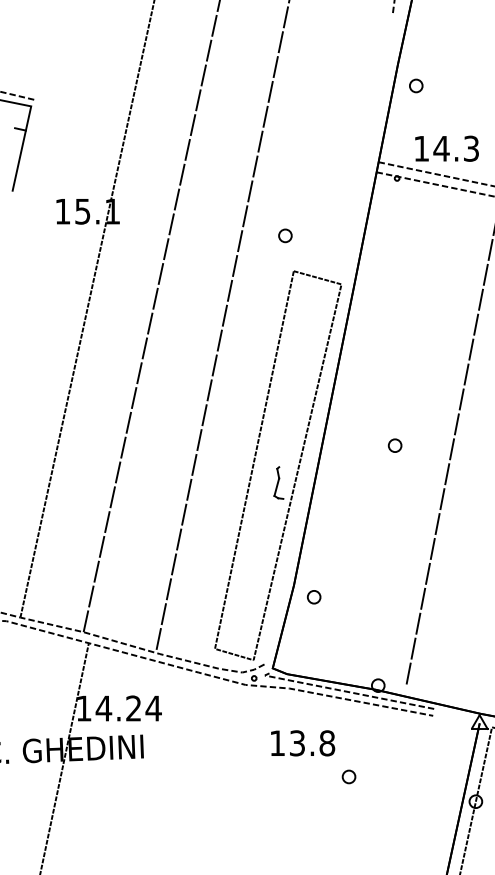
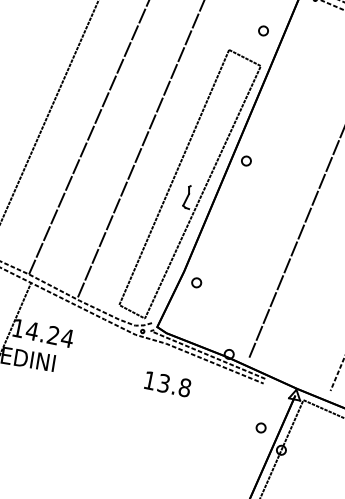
part: (285, 235) -> (263, 30), moved
part: (394, 445) -> (246, 160), moved
part: (348, 776) -> (260, 427), moved

